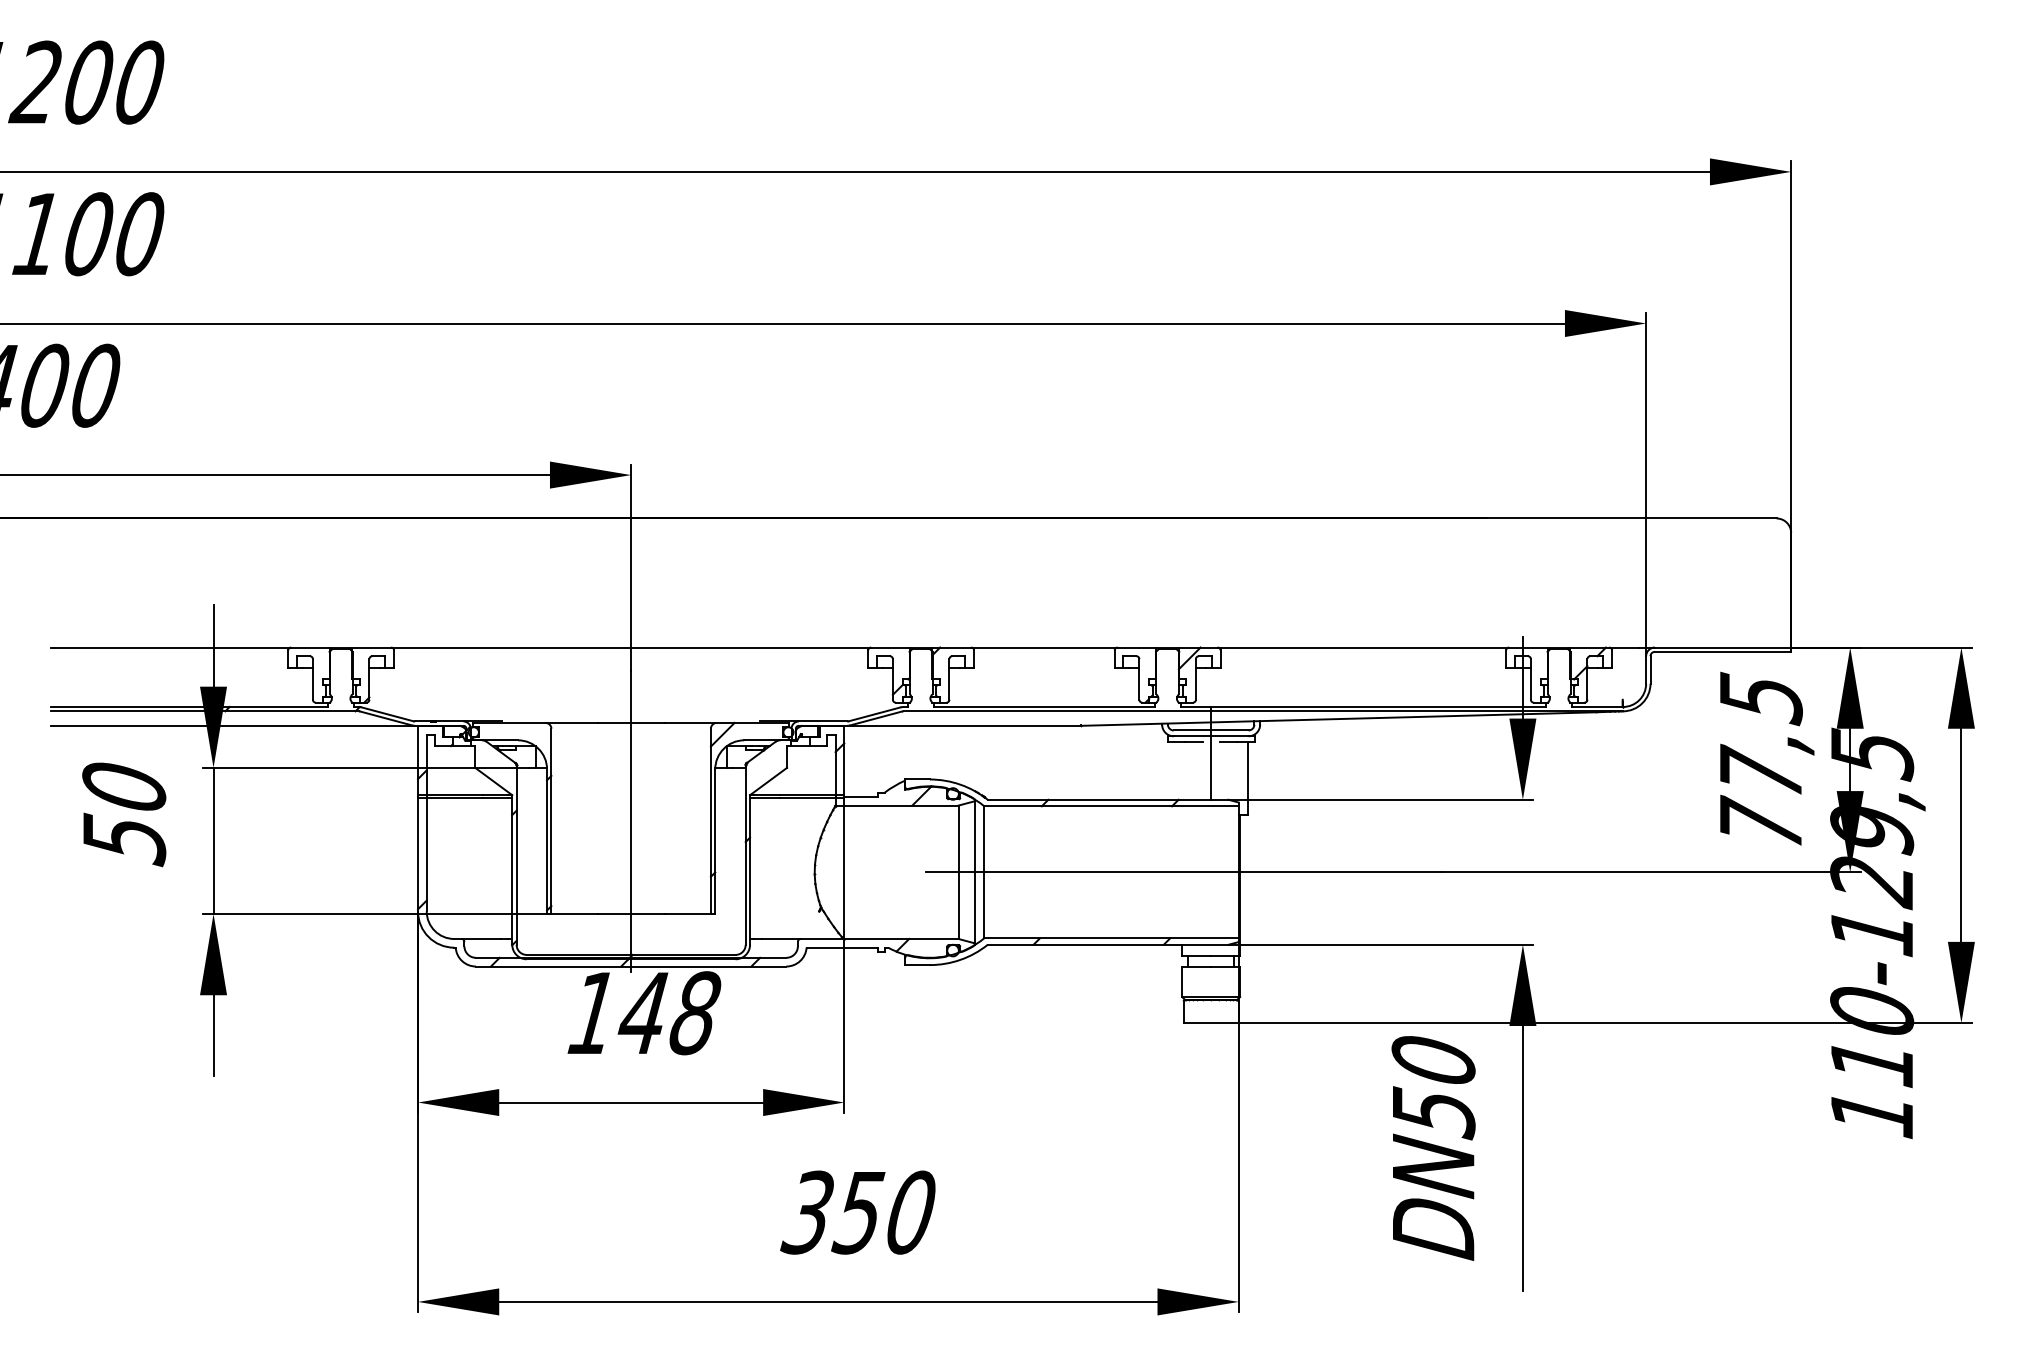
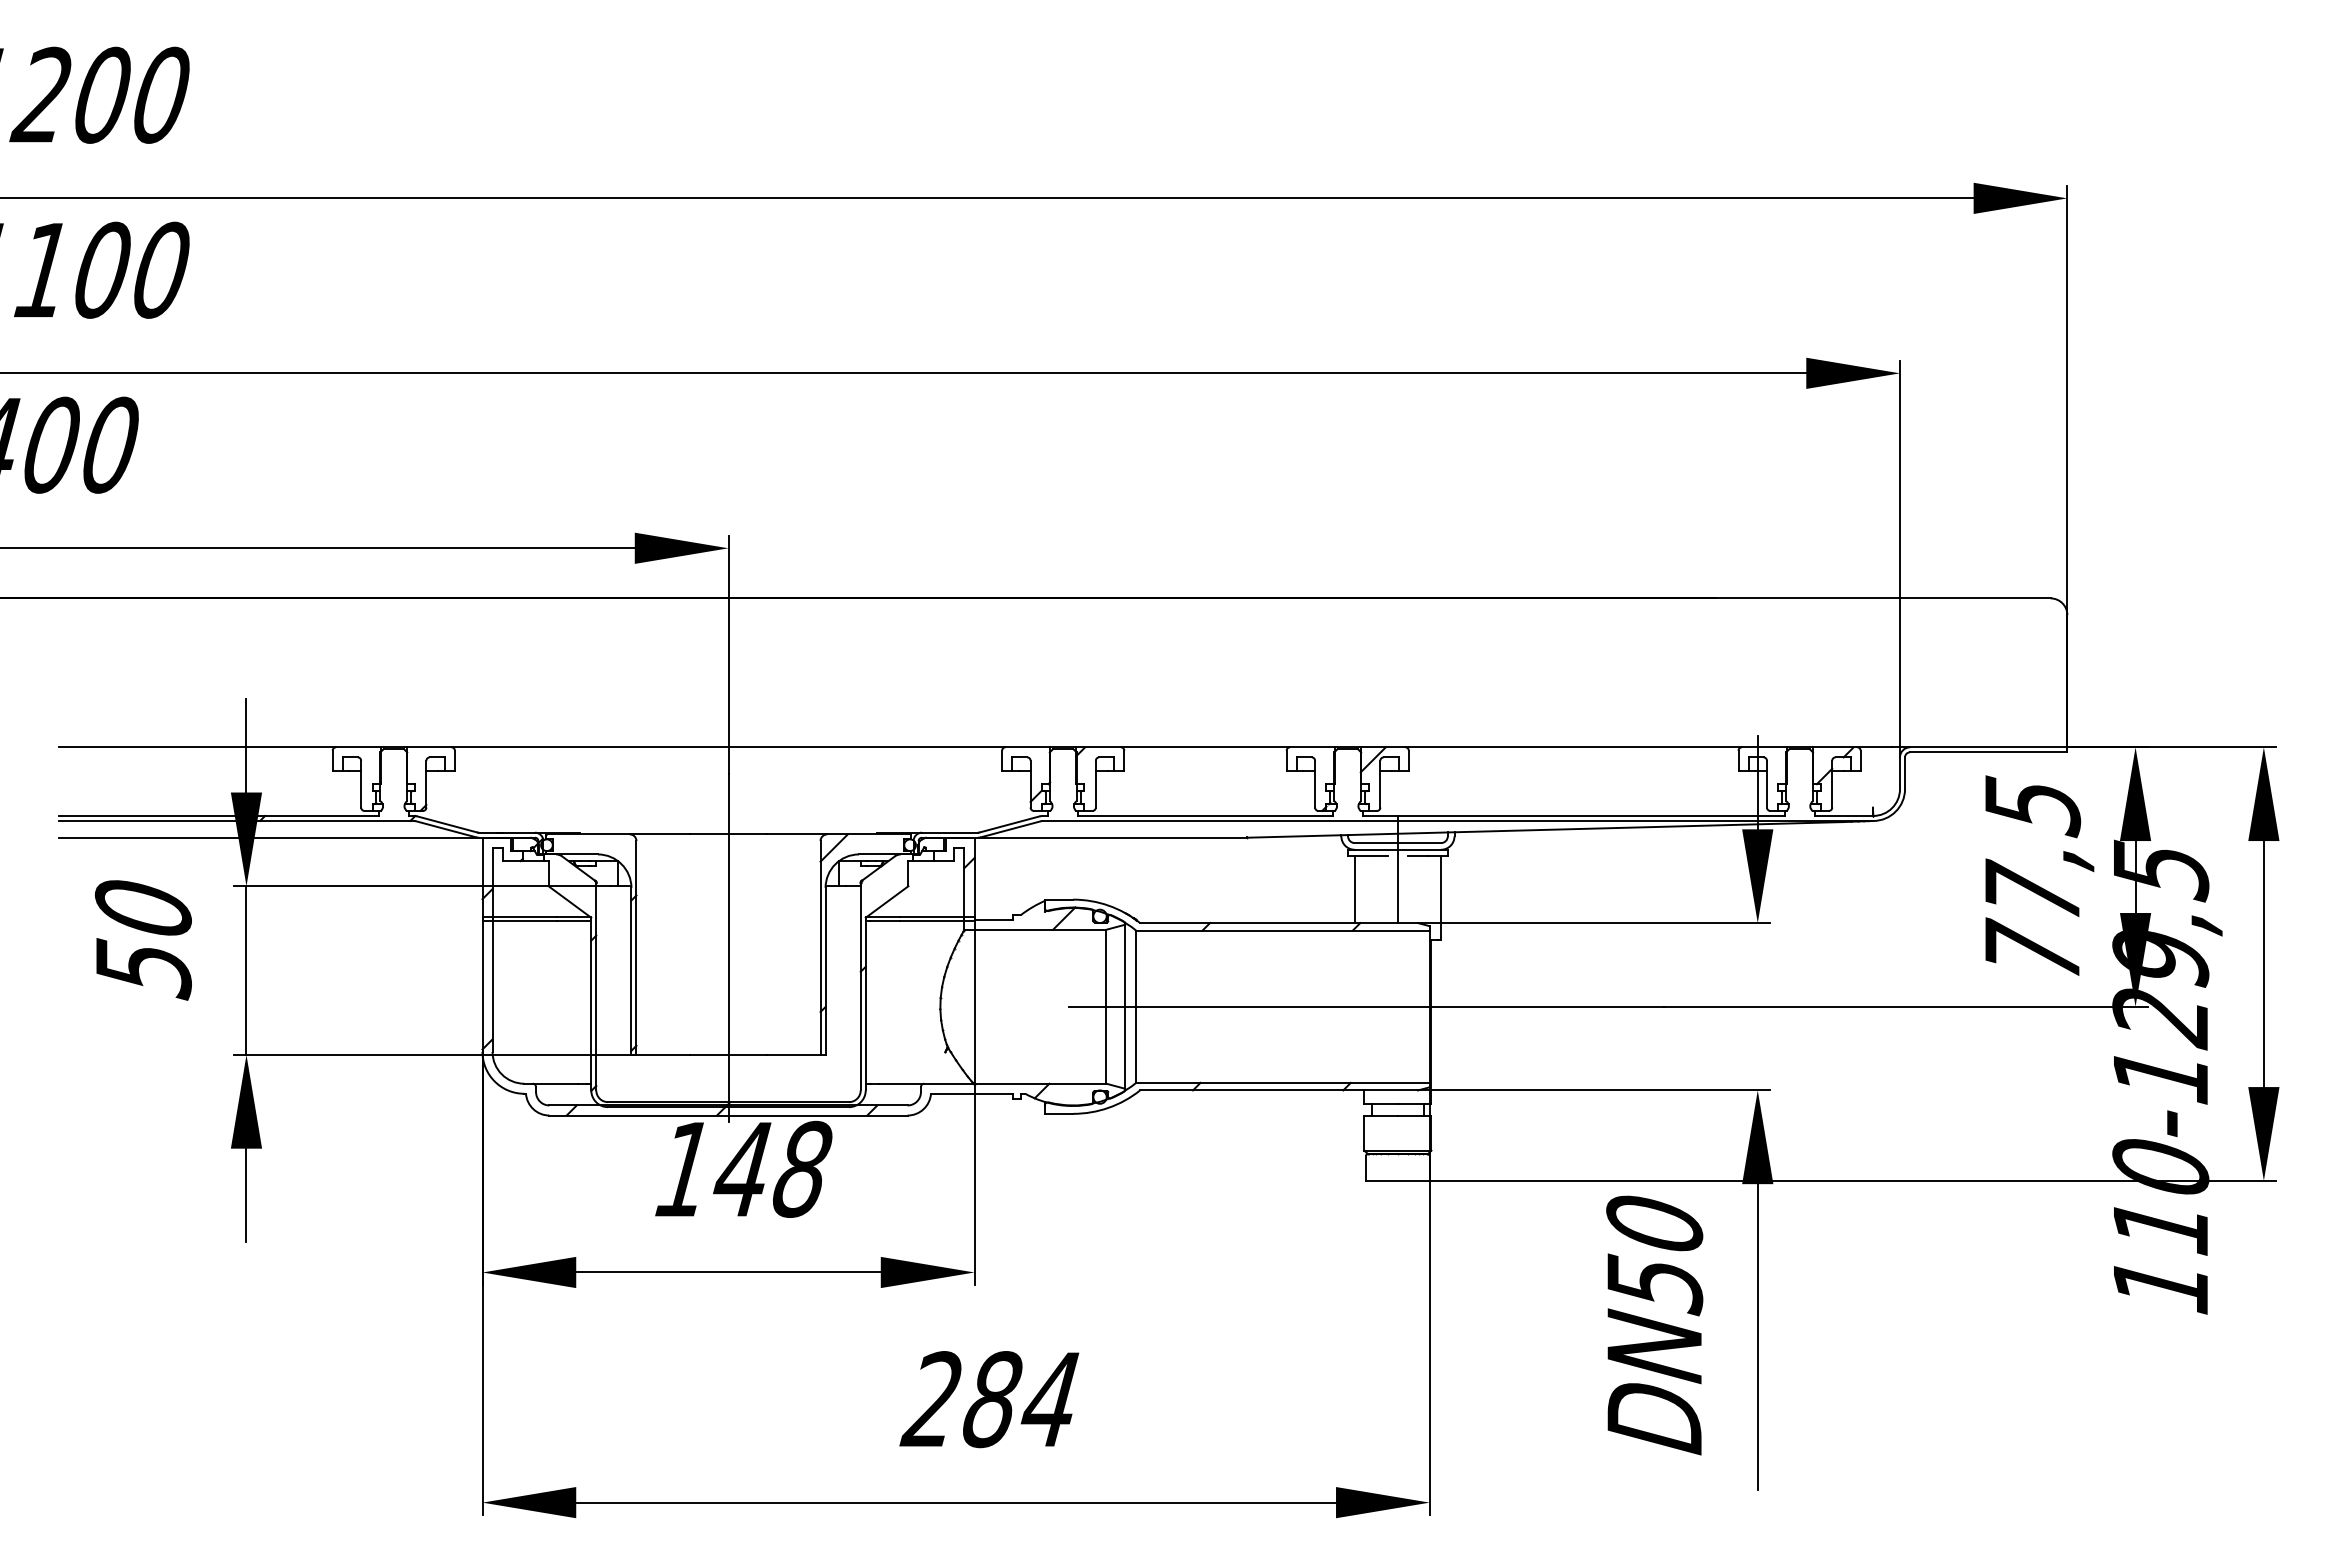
line: (1174, 770) -> (1355, 889), added
text: (857, 1212) -> (989, 1399), 350 -> 284

